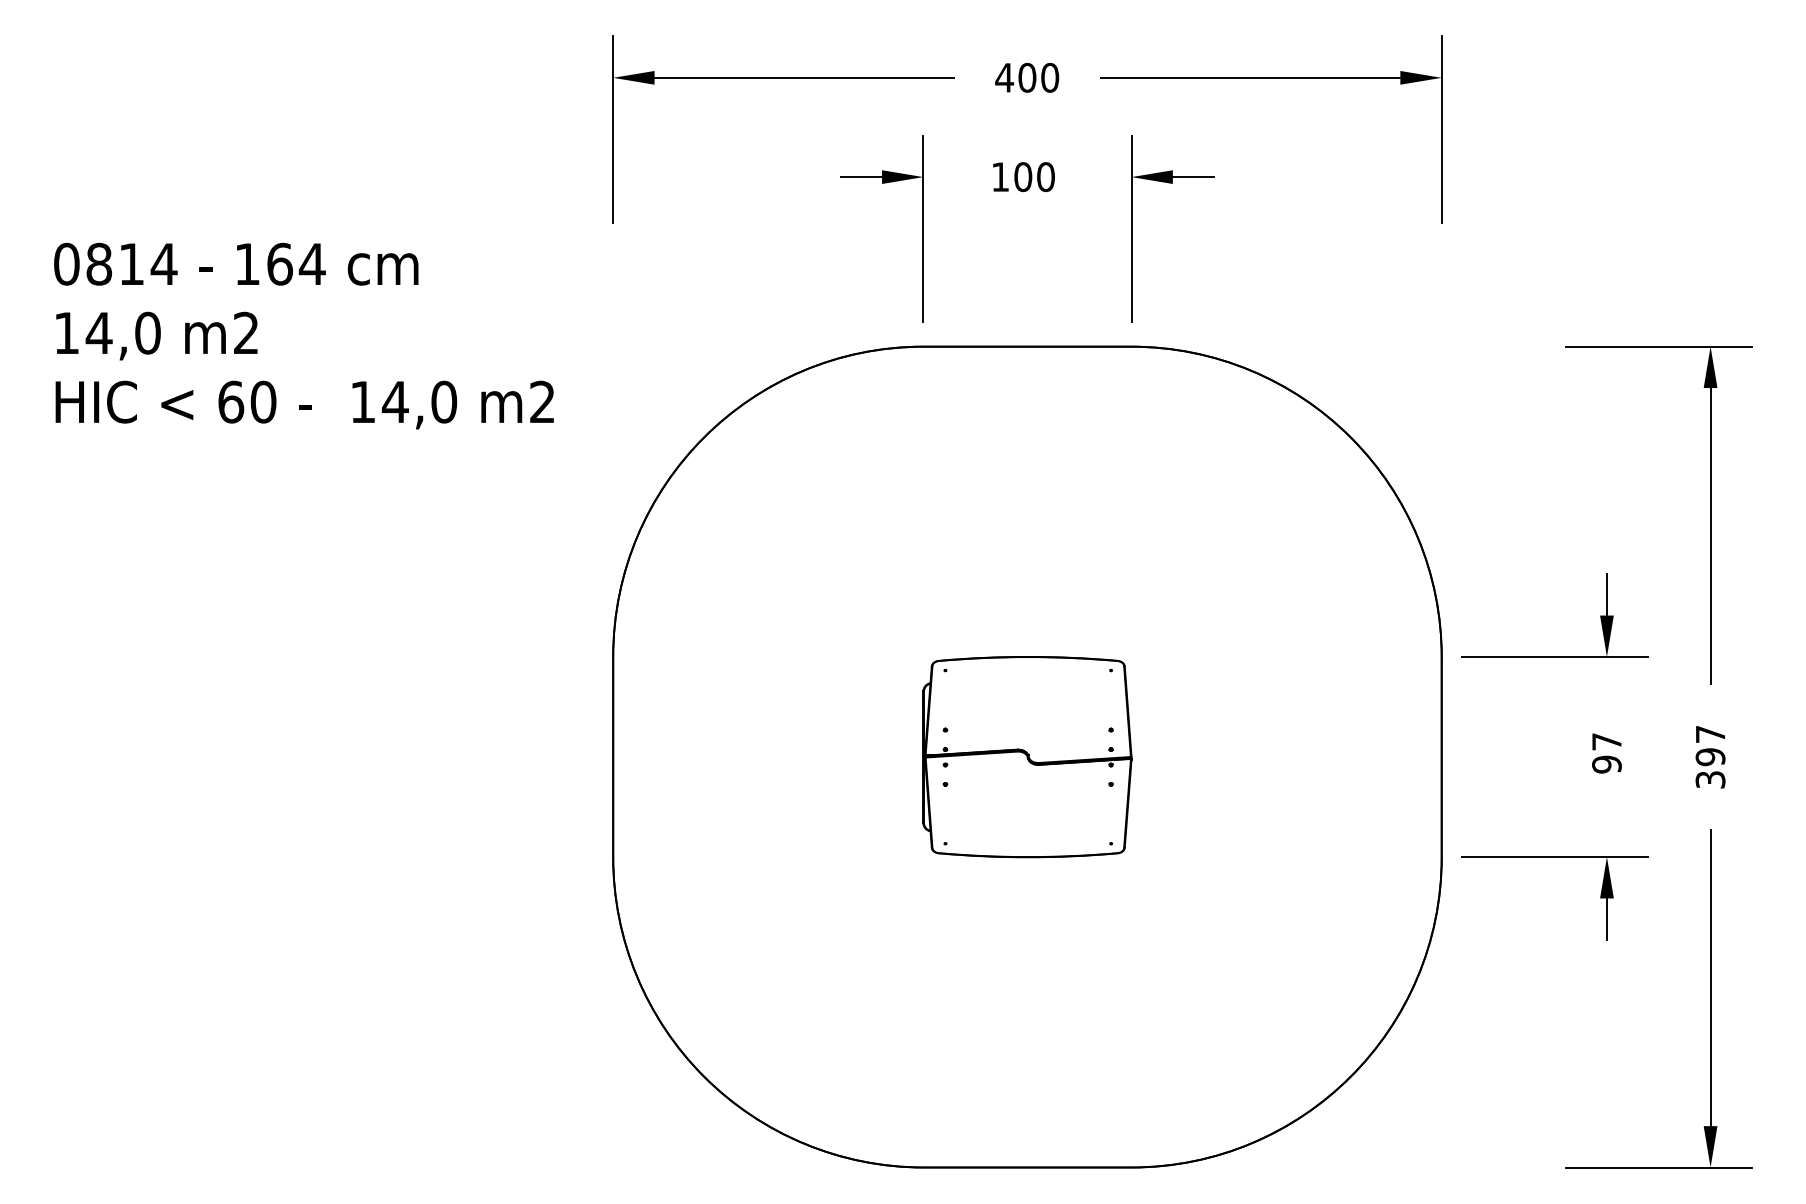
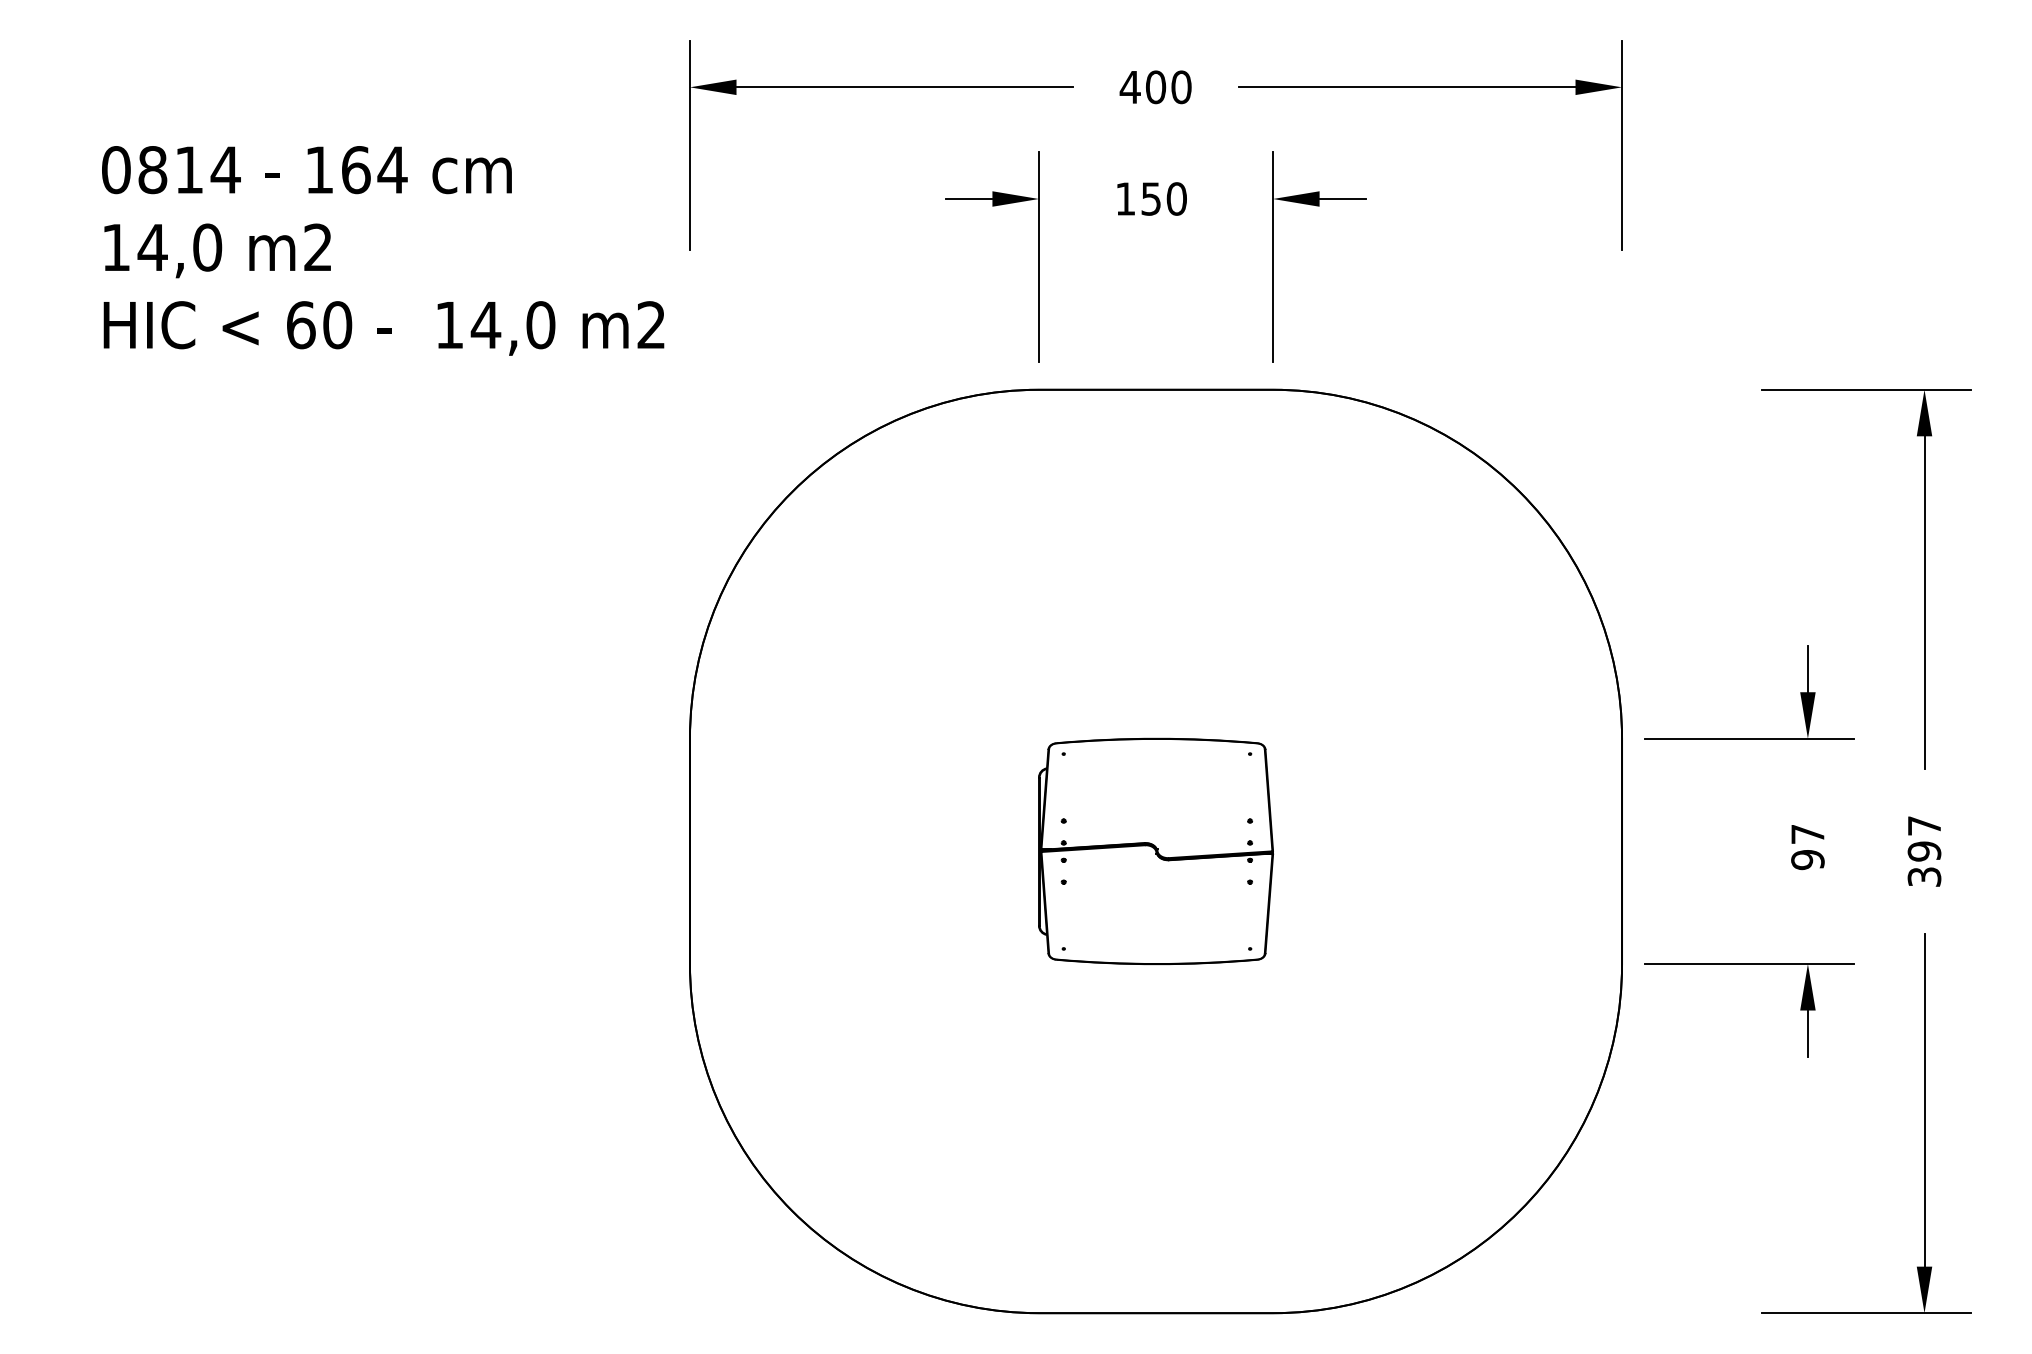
text: (1023, 176) -> (1151, 198), 100 -> 150
text: (304, 335) -> (383, 250), moved

